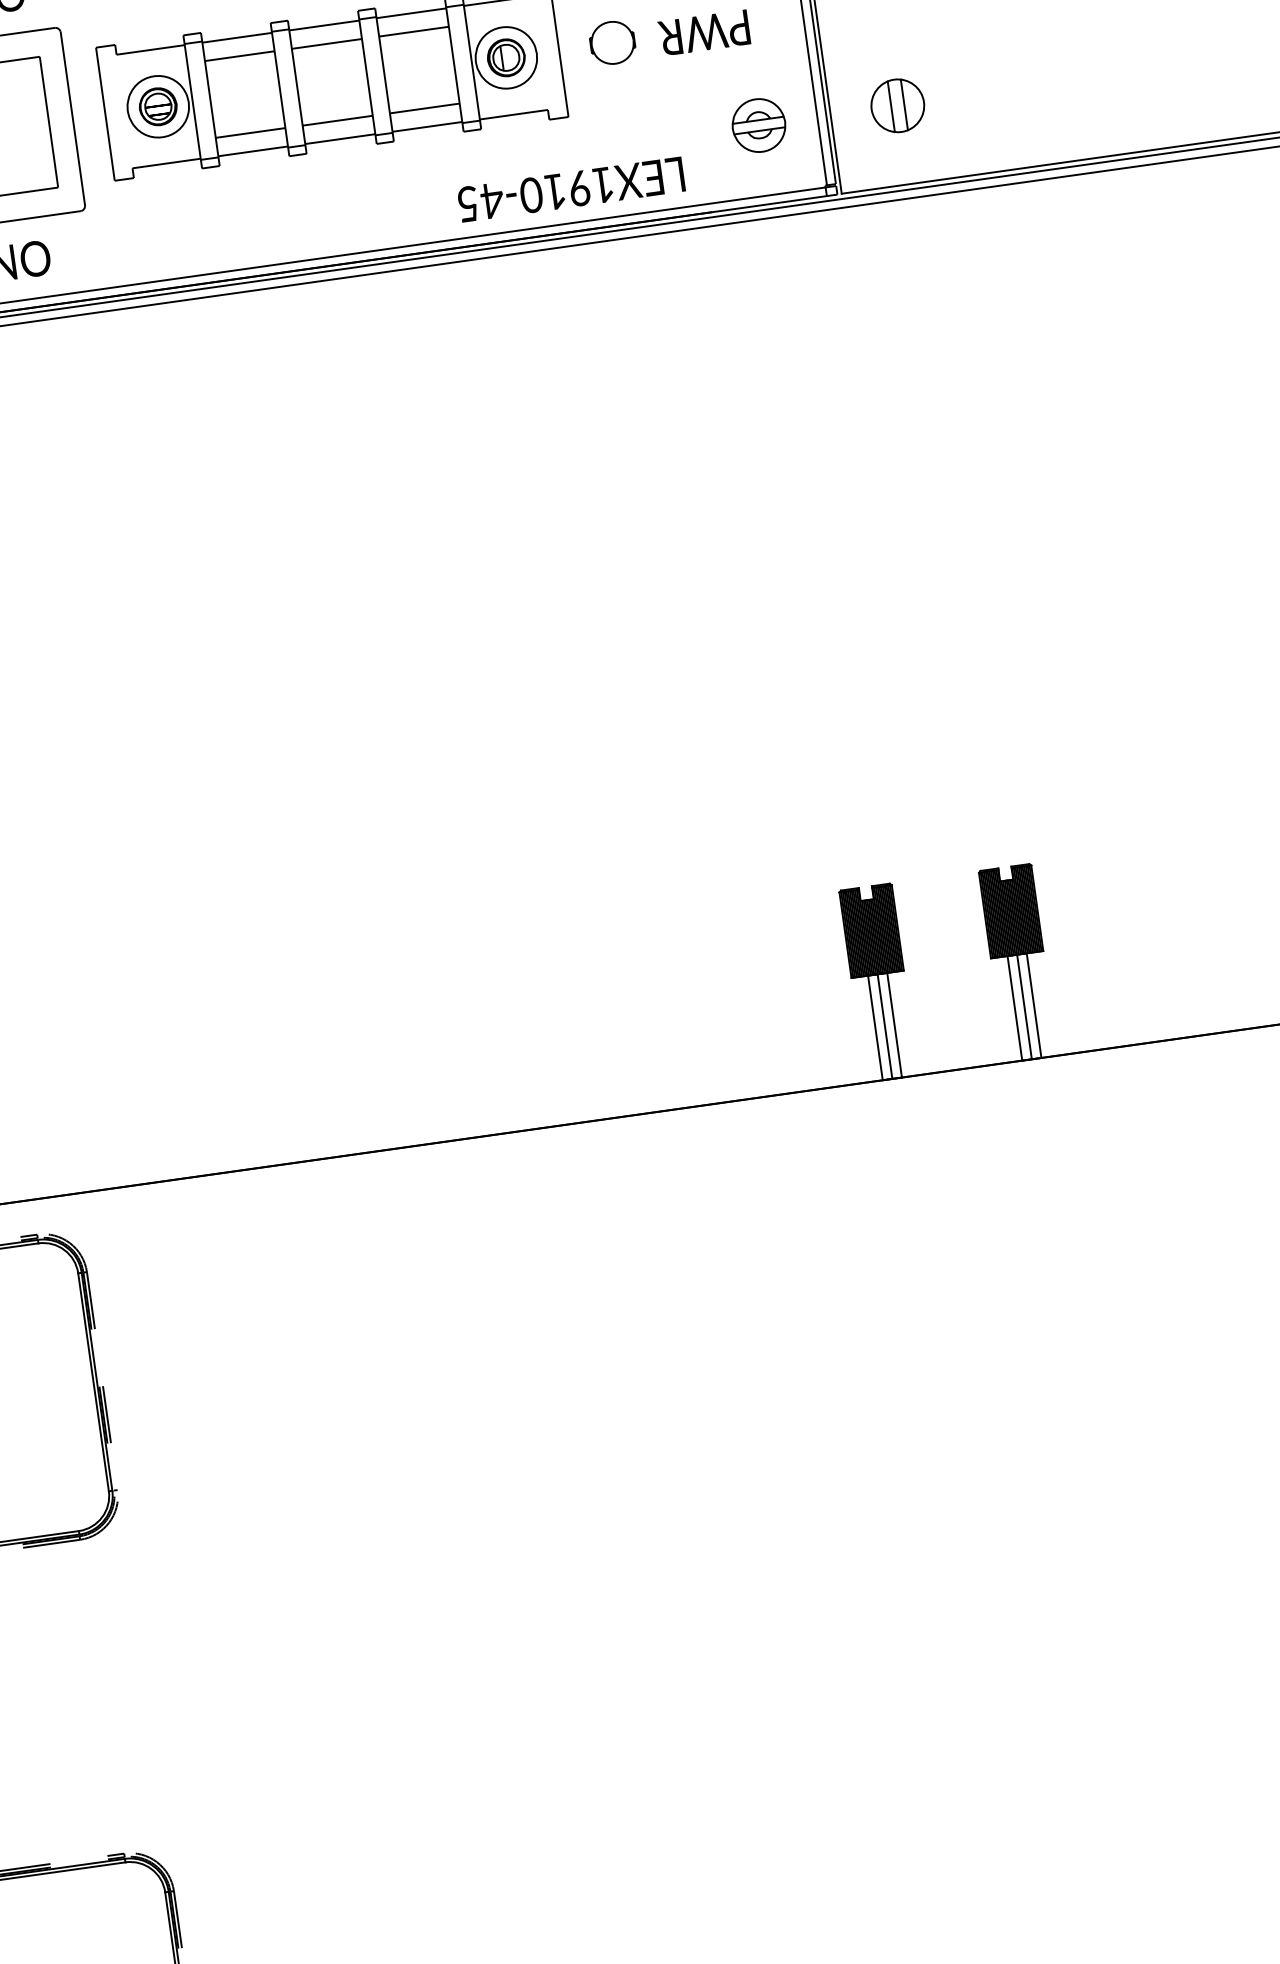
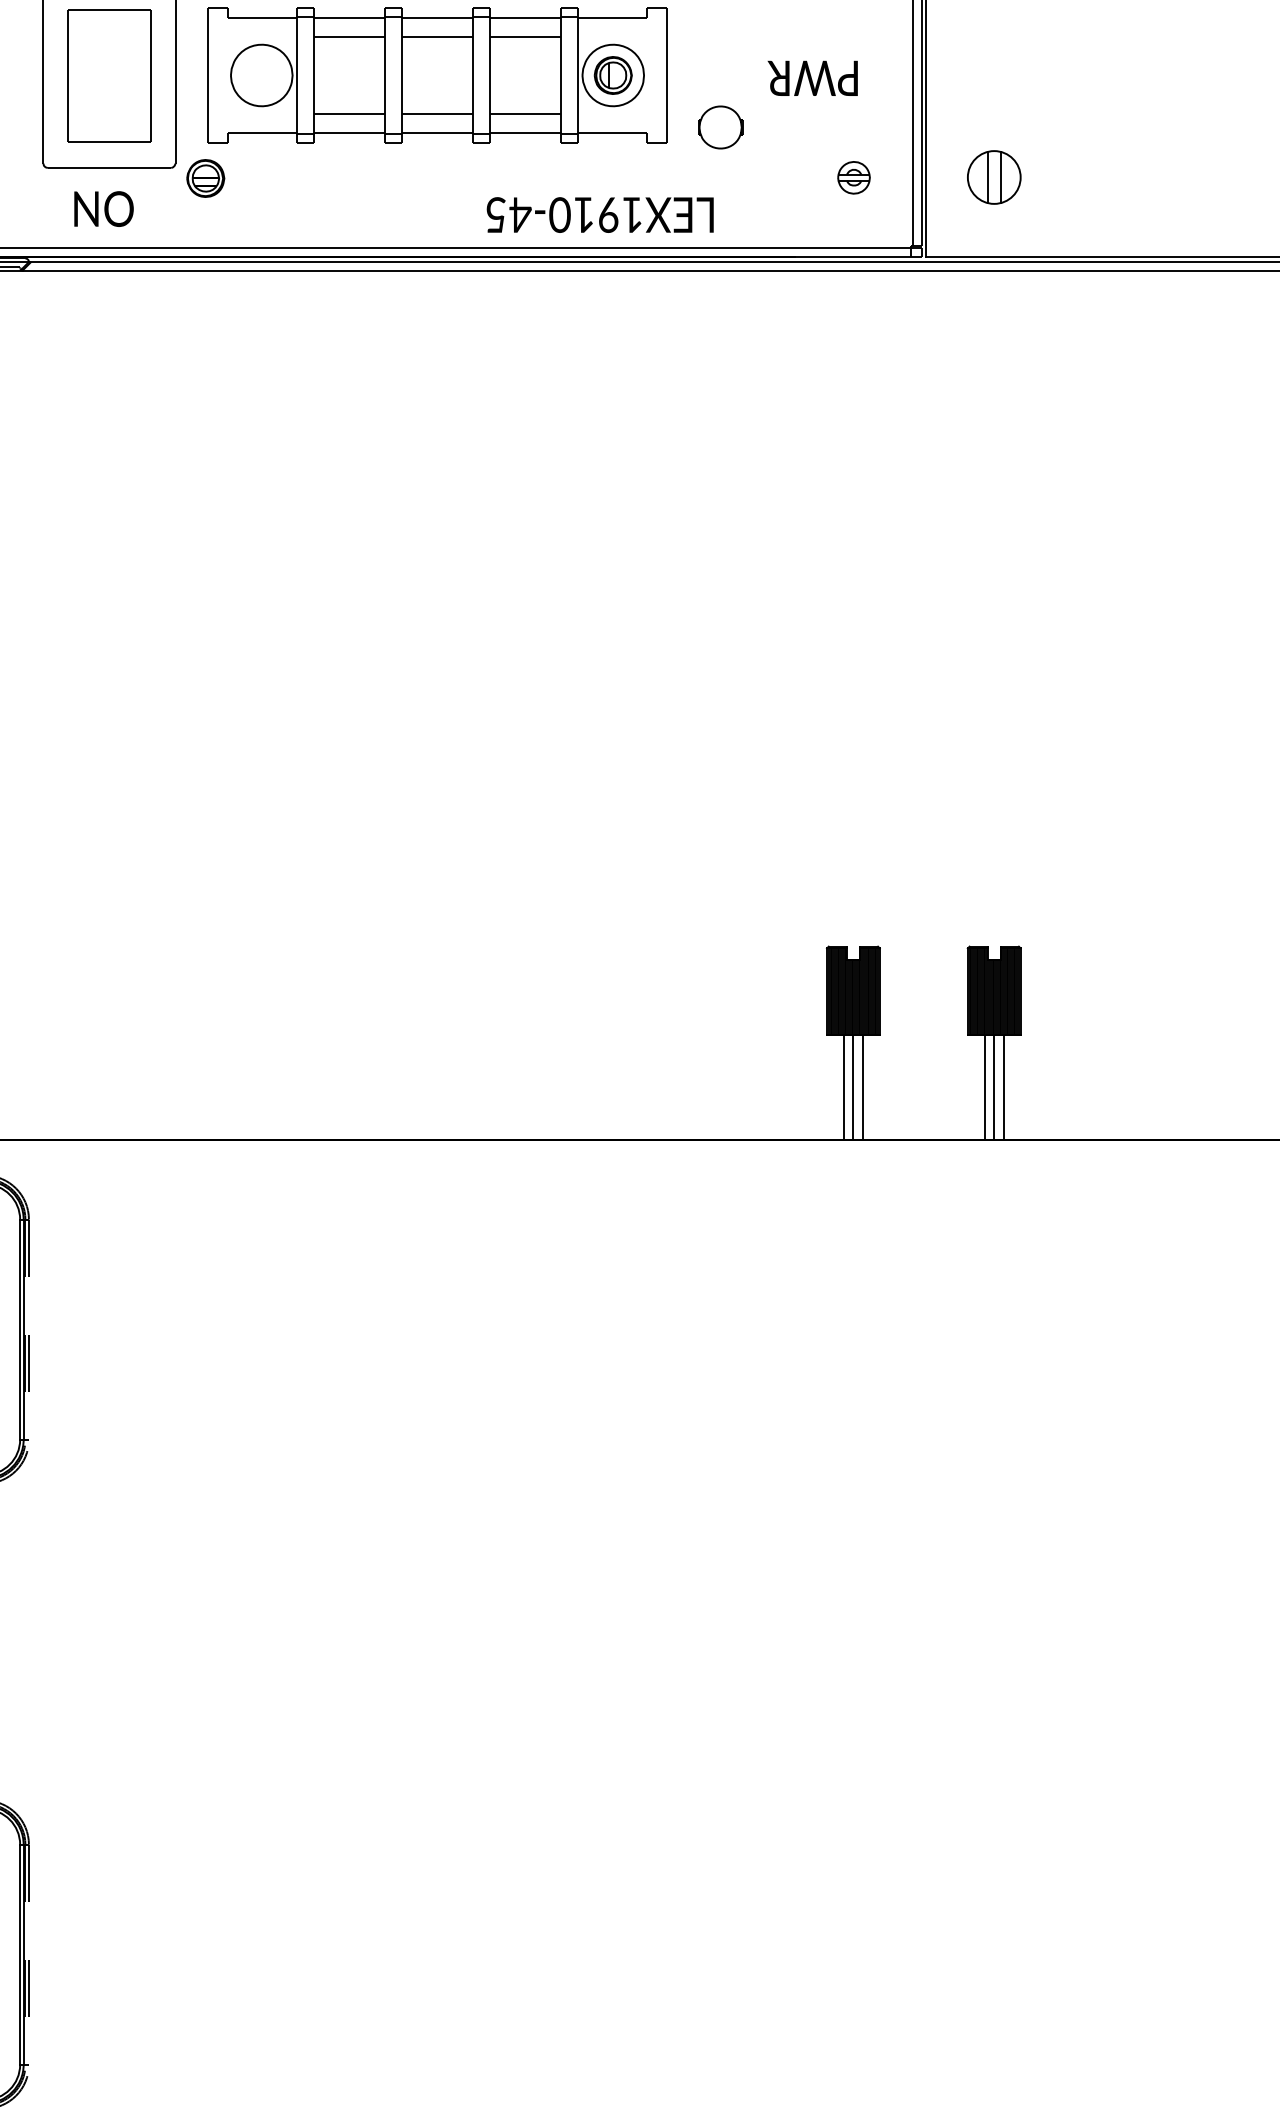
part: (612, 42) -> (720, 127), moved
part: (158, 106) -> (205, 178), moved
part: (758, 125) -> (853, 177), size x0.6
text: (570, 189) -> (599, 214), moved

